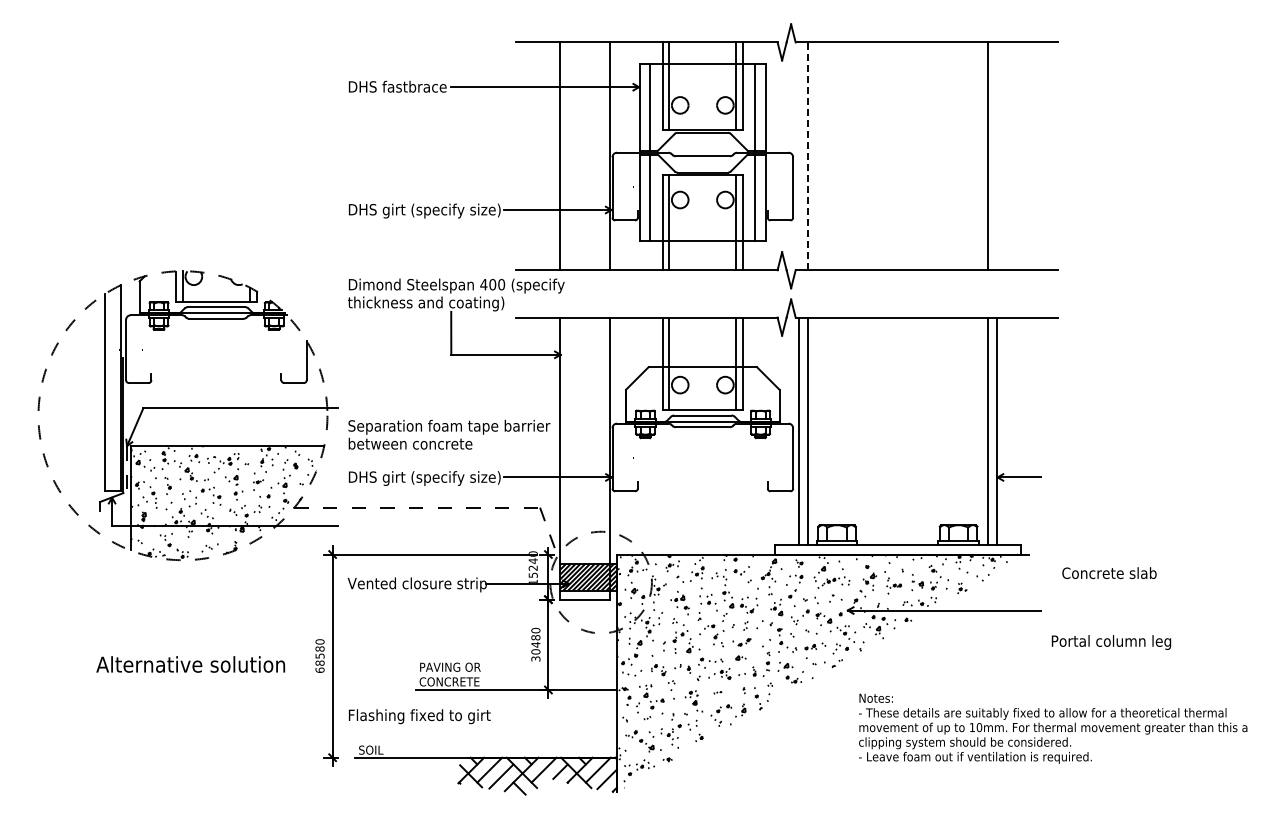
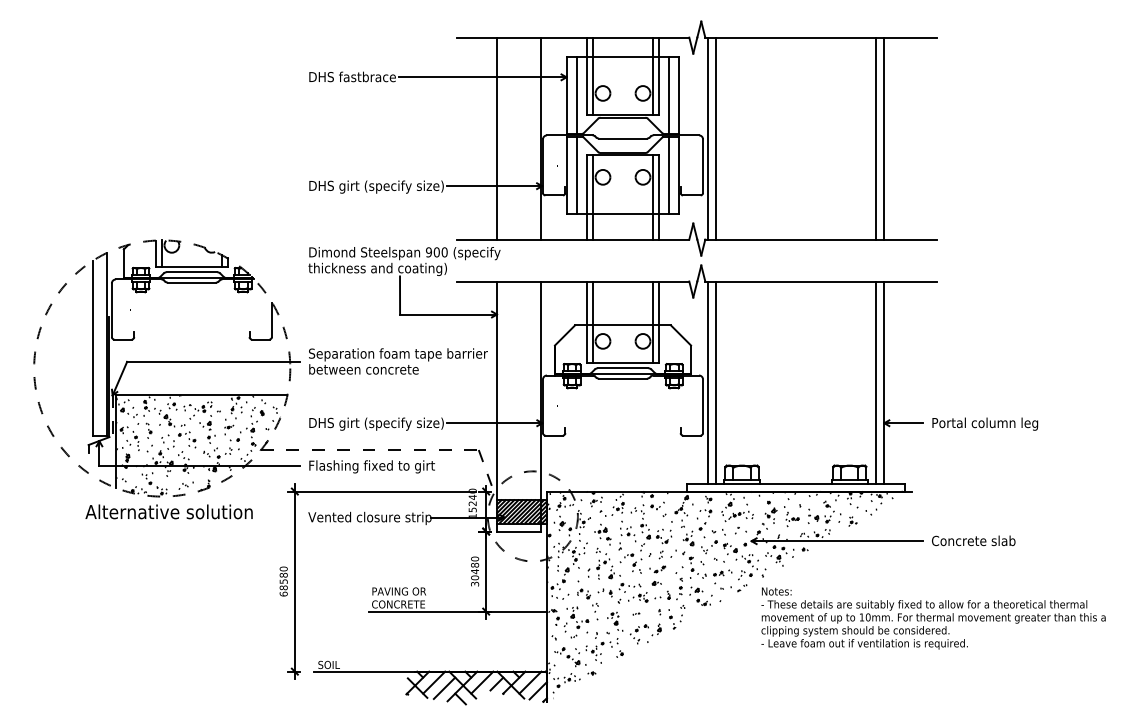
line: (798, 156) -> (707, 138), added
line: (807, 156) -> (715, 138), dashed -> solid
line: (997, 156) -> (884, 138), added
text: (483, 284) -> (428, 252), 400 -> 900
text: (449, 434) -> (398, 361), moved
text: (1109, 572) -> (973, 540), moved
text: (1111, 642) -> (985, 424), moved
text: (190, 664) -> (168, 511), moved
text: (419, 716) -> (371, 466), moved
text: (1053, 728) -> (933, 618), moved

